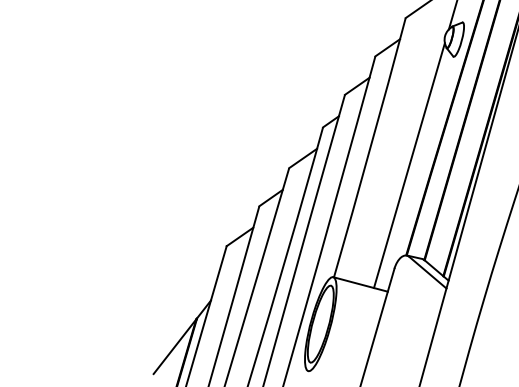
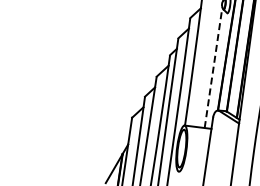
line: (409, 165) -> (213, 67), solid -> dashed

